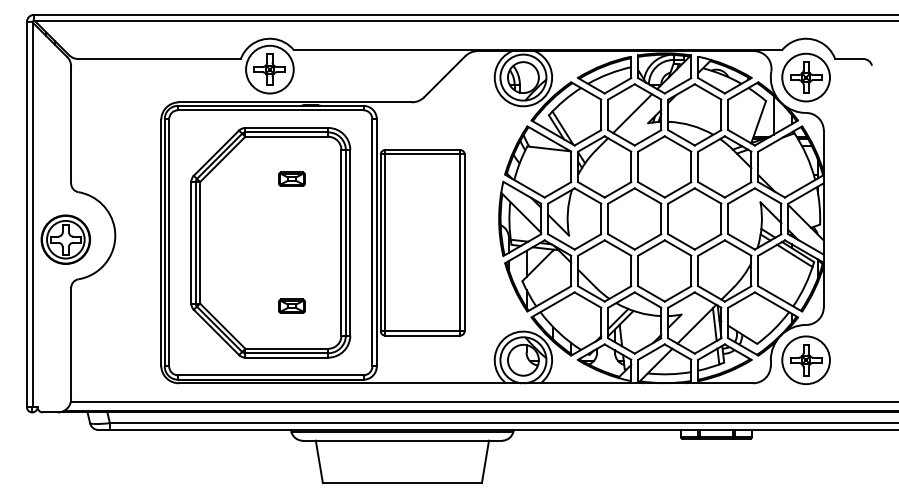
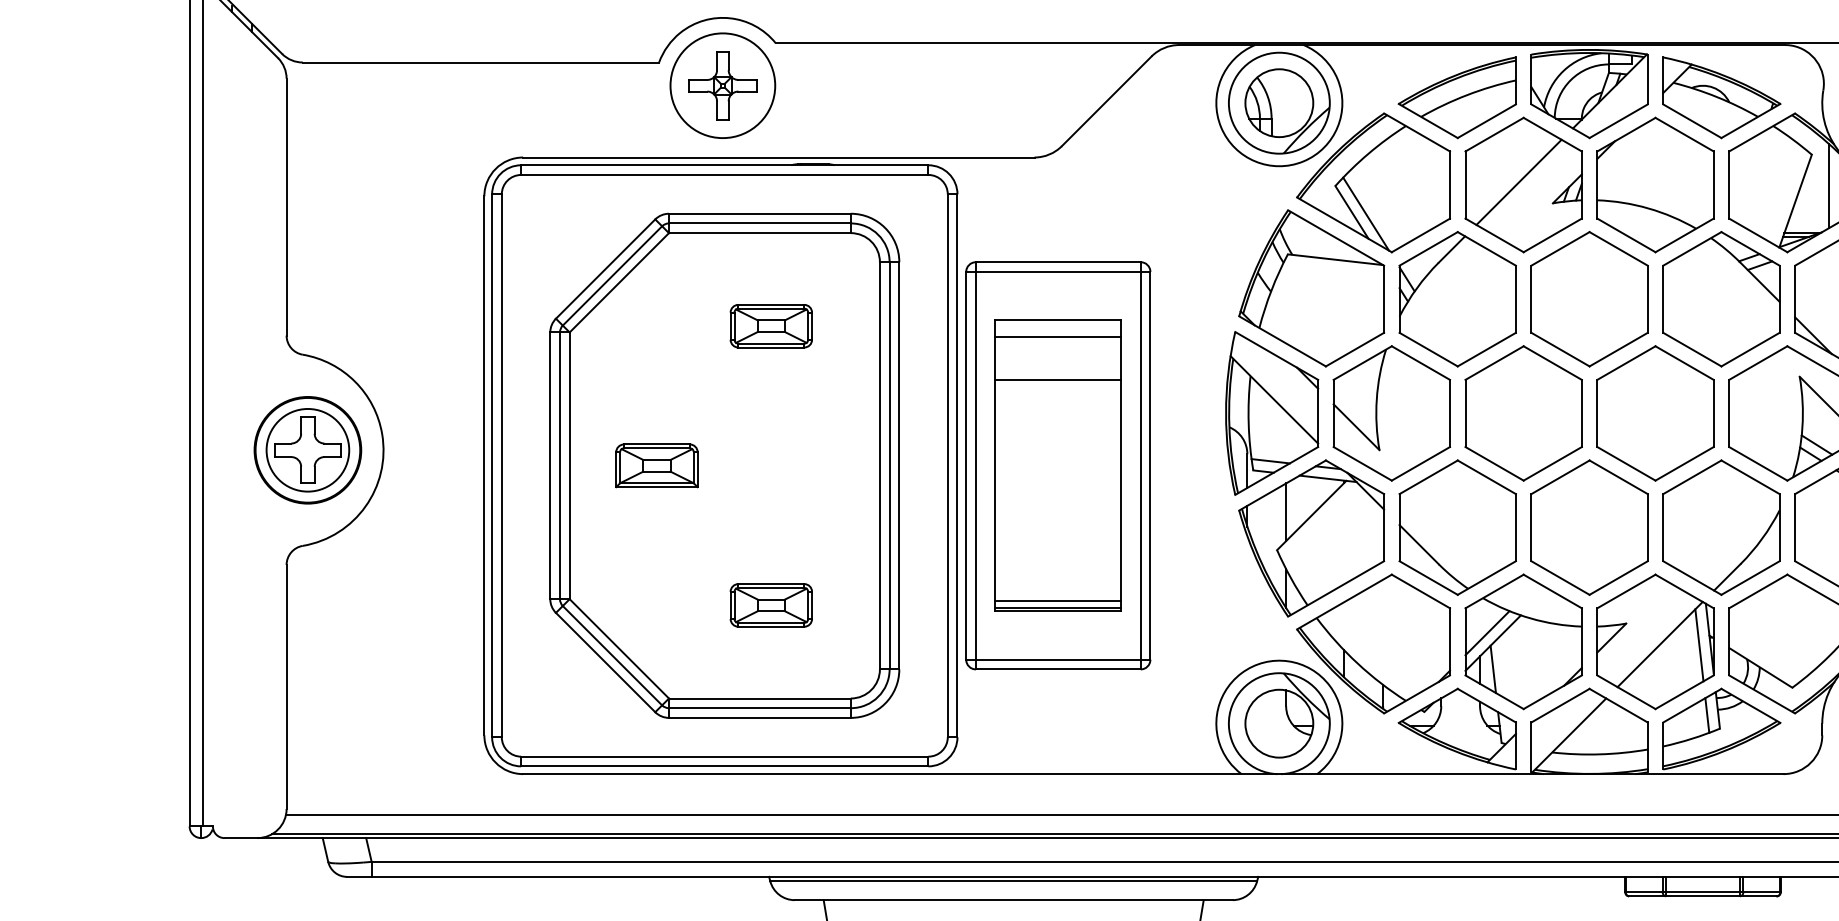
part: (291, 178) -> (770, 324), size x1.43
part: (65, 239) -> (307, 449), moved
part: (239, 242) -> (656, 465), added
part: (422, 242) -> (1057, 465), added
part: (291, 305) -> (770, 603), size x1.43

